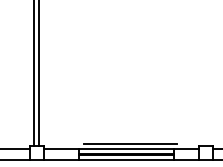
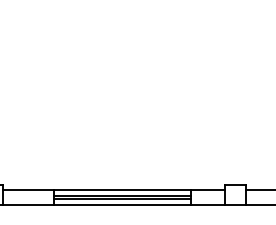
line: (129, 144) -> (126, 183), removed

